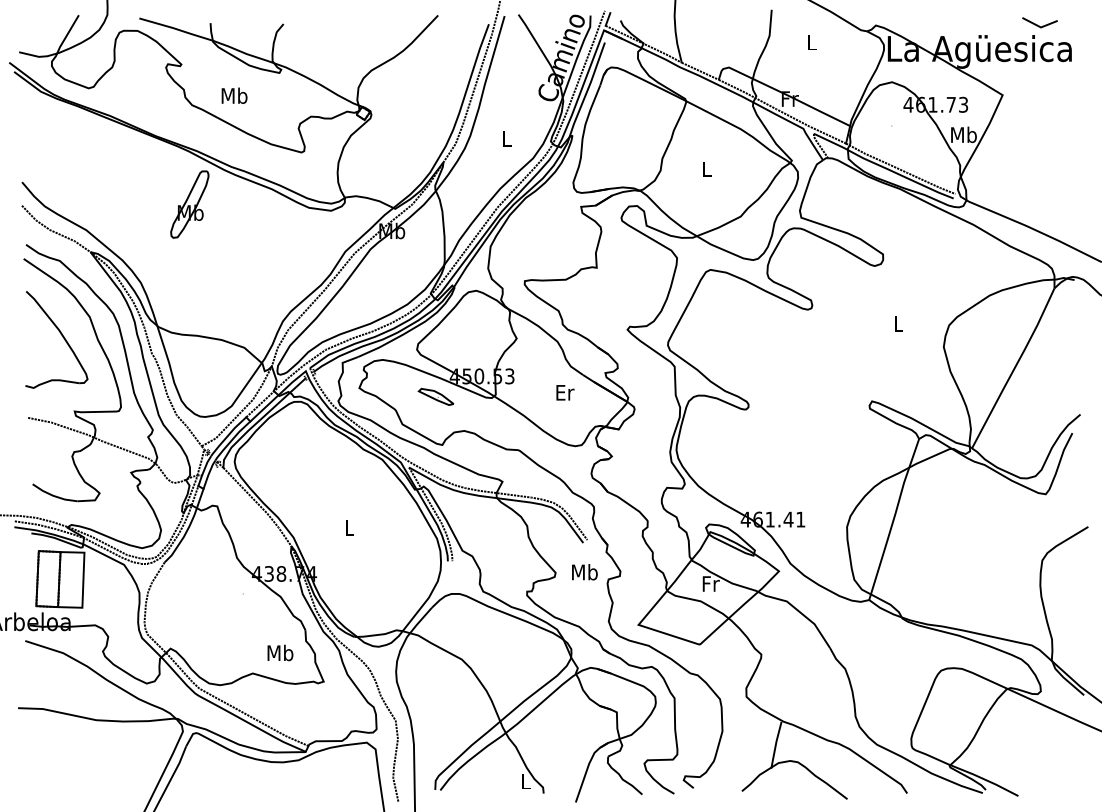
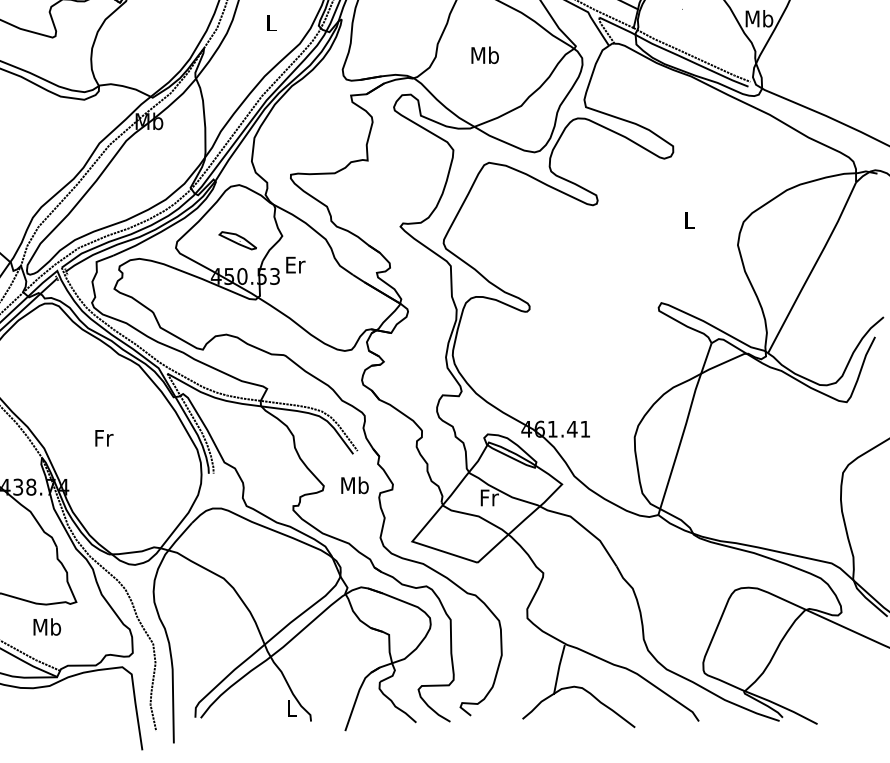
text: (706, 168) -> (484, 54), L -> Mb
text: (565, 392) -> (295, 264), moved
part: (435, 396) -> (237, 240), moved
text: (349, 527) -> (103, 437), L -> Fr
text: (280, 652) -> (47, 626), moved

